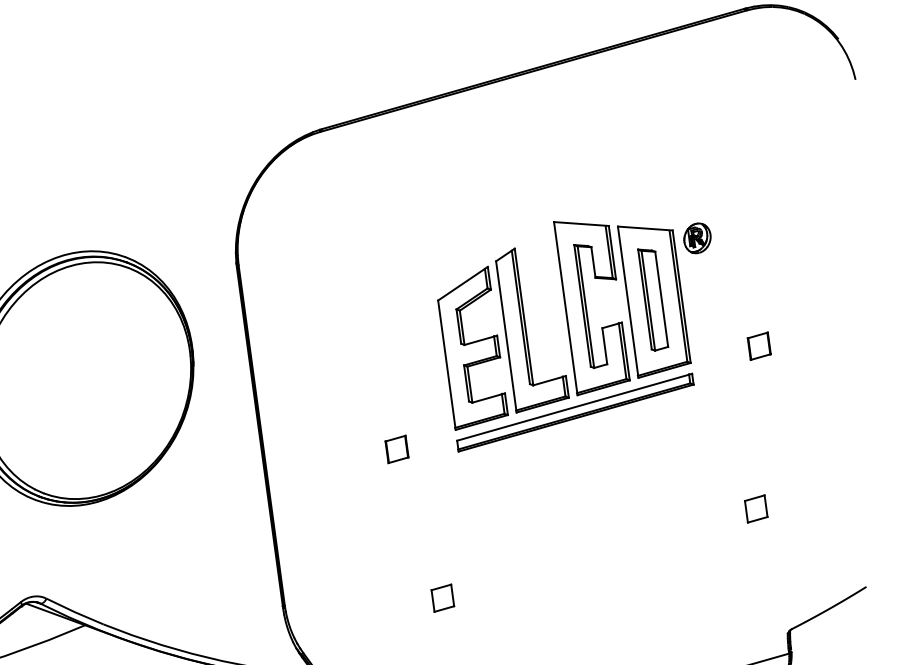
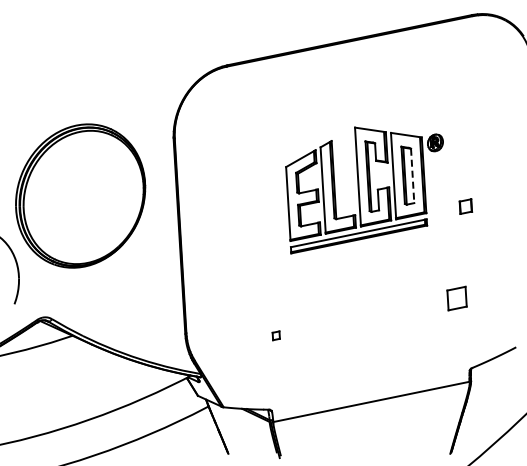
line: (661, 300) -> (412, 176), solid -> dashed
part: (396, 449) -> (256, 249), removed
part: (756, 508) -> (457, 298), size x1.6
part: (443, 597) -> (276, 335), size x0.6

